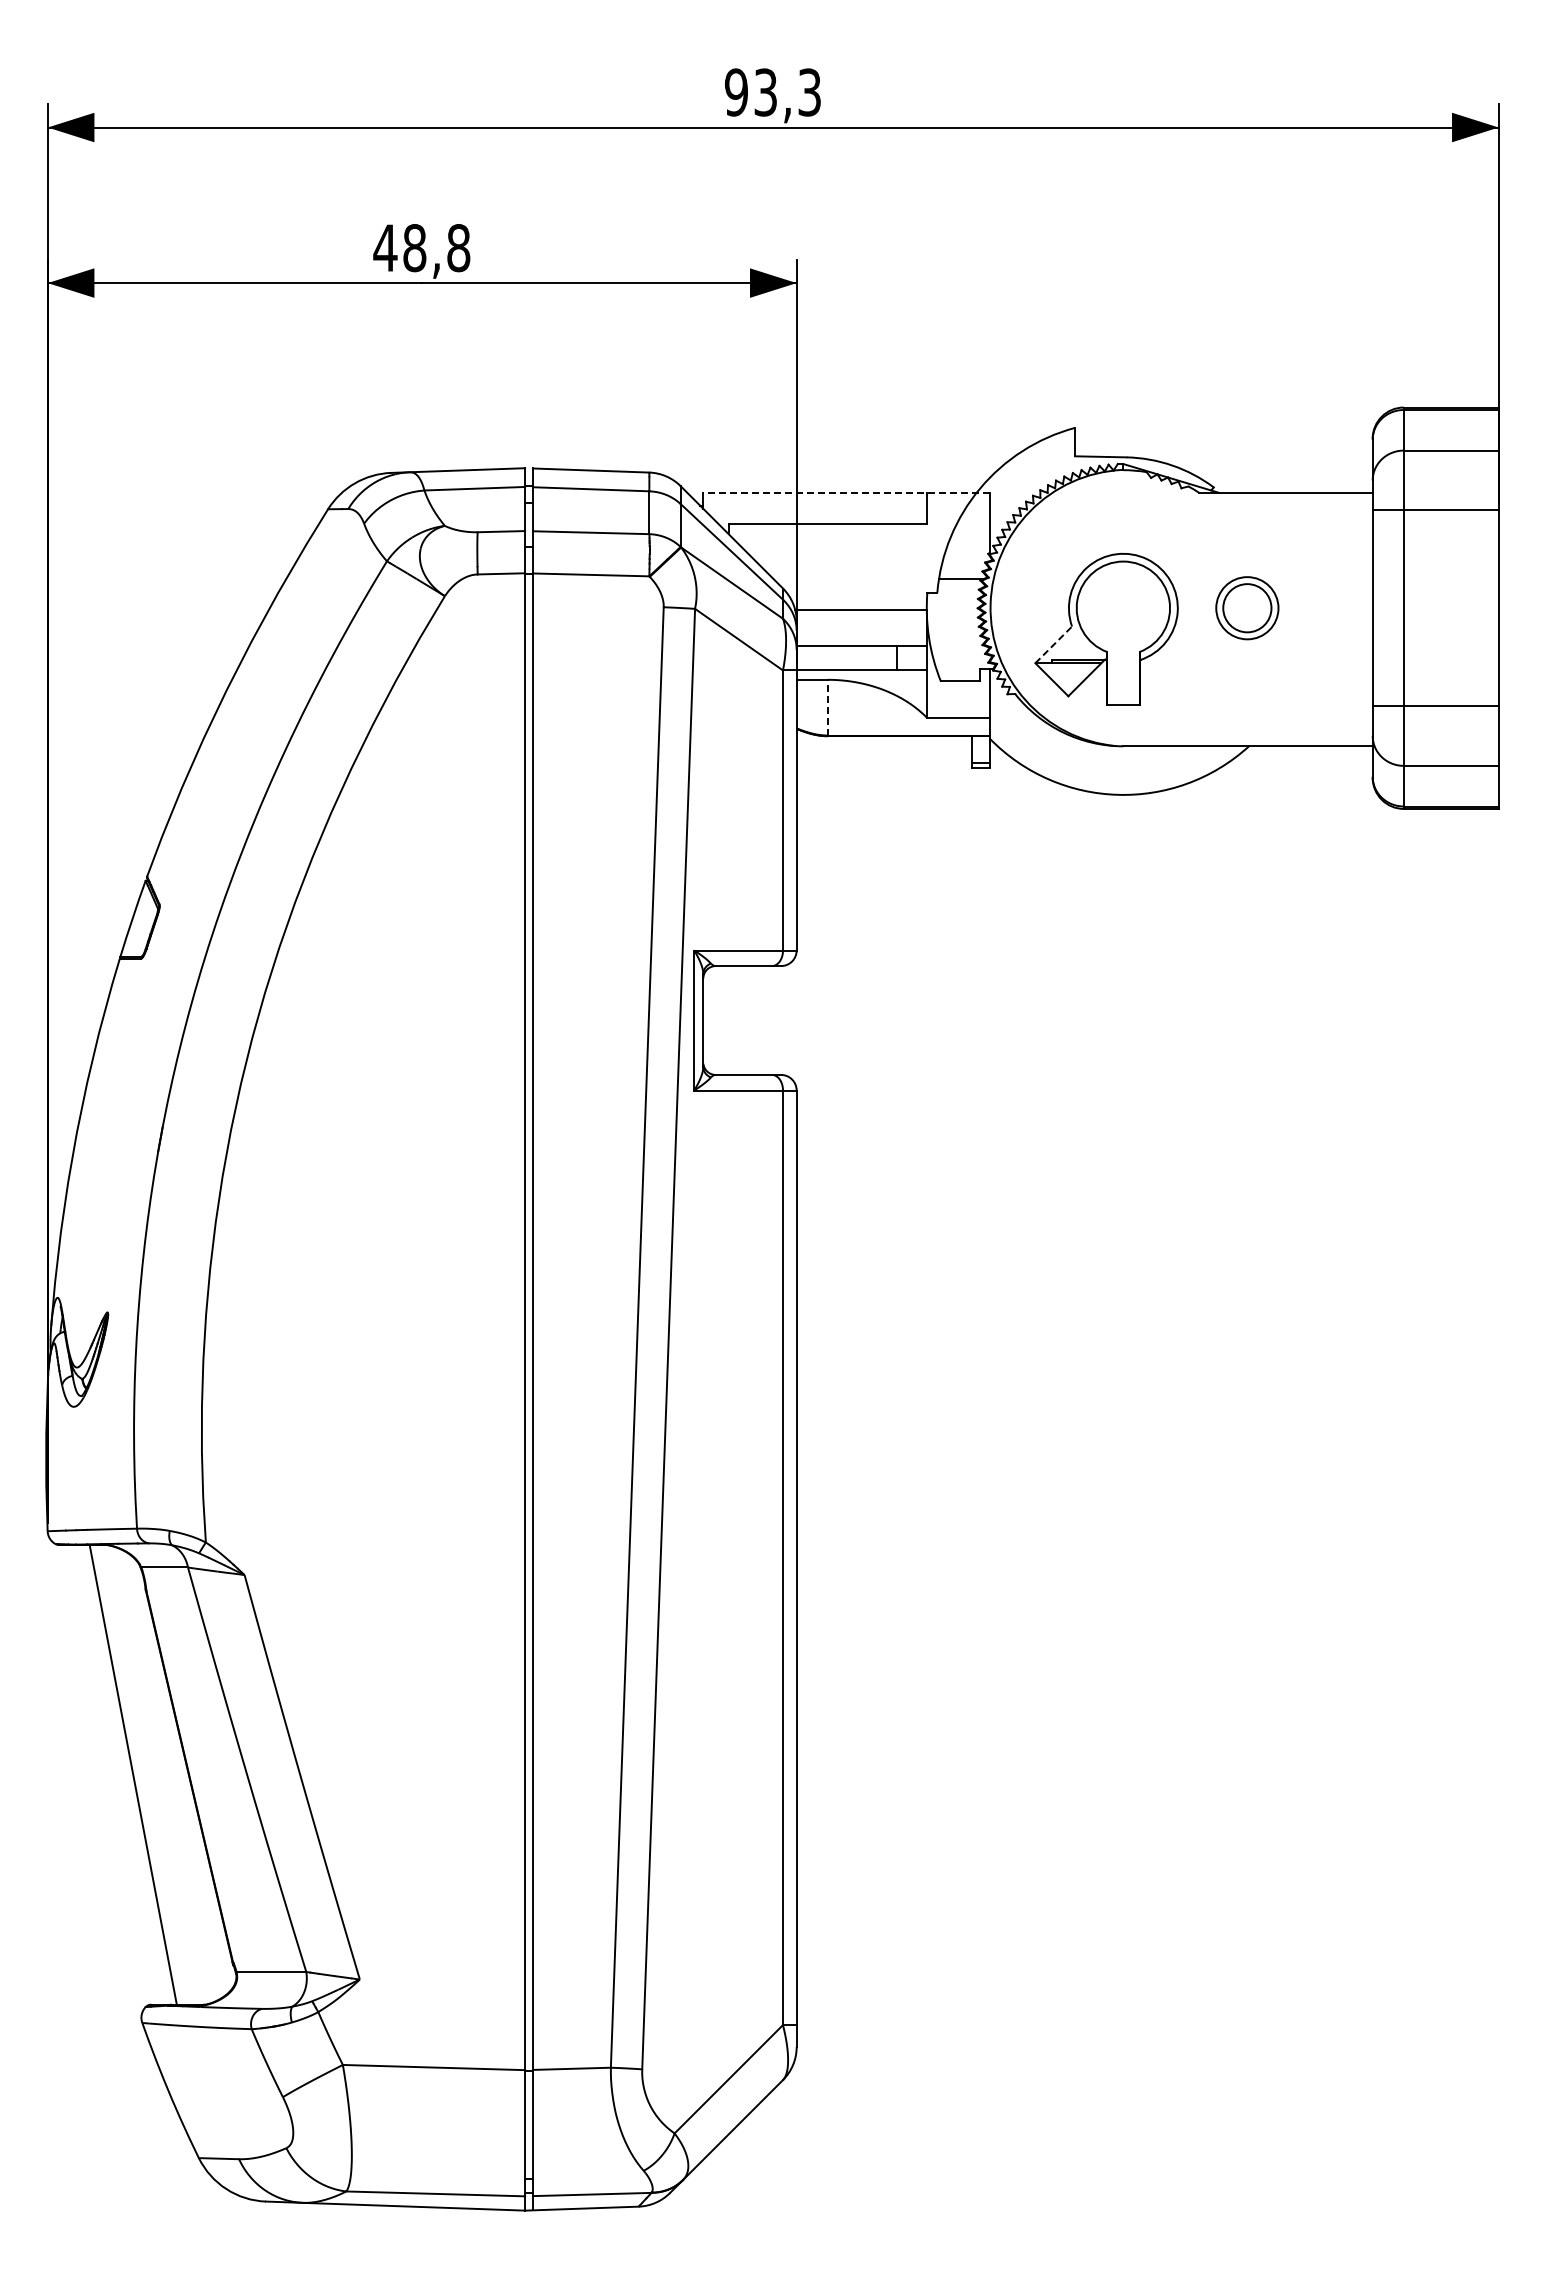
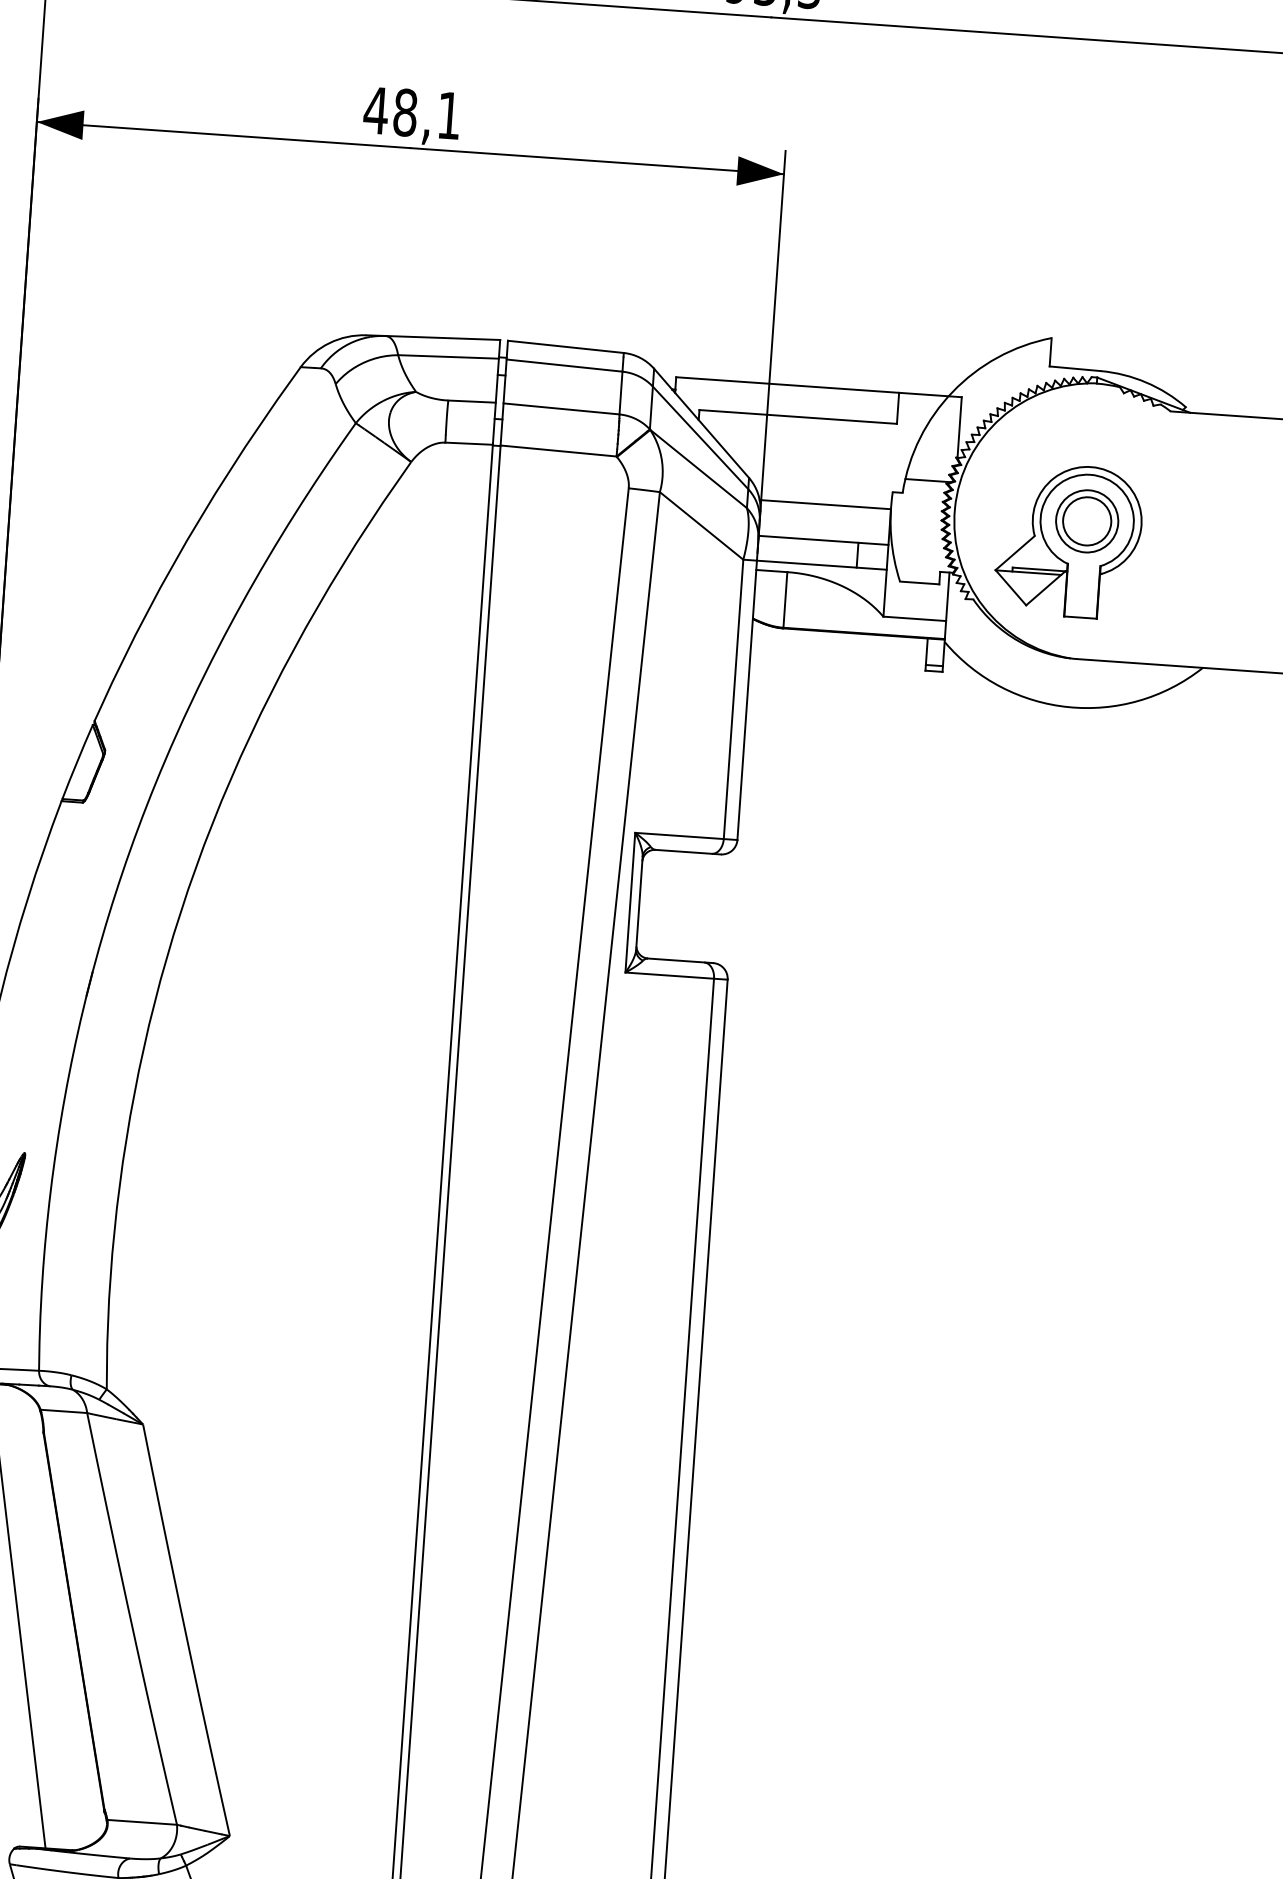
text: (458, 248) -> (449, 116), 48,8 -> 48,1
line: (845, 493) -> (818, 387), dashed -> solid
part: (1247, 608) -> (1087, 521), moved
line: (1053, 644) -> (1014, 552), dashed -> solid
line: (827, 707) -> (785, 599), dashed -> solid

